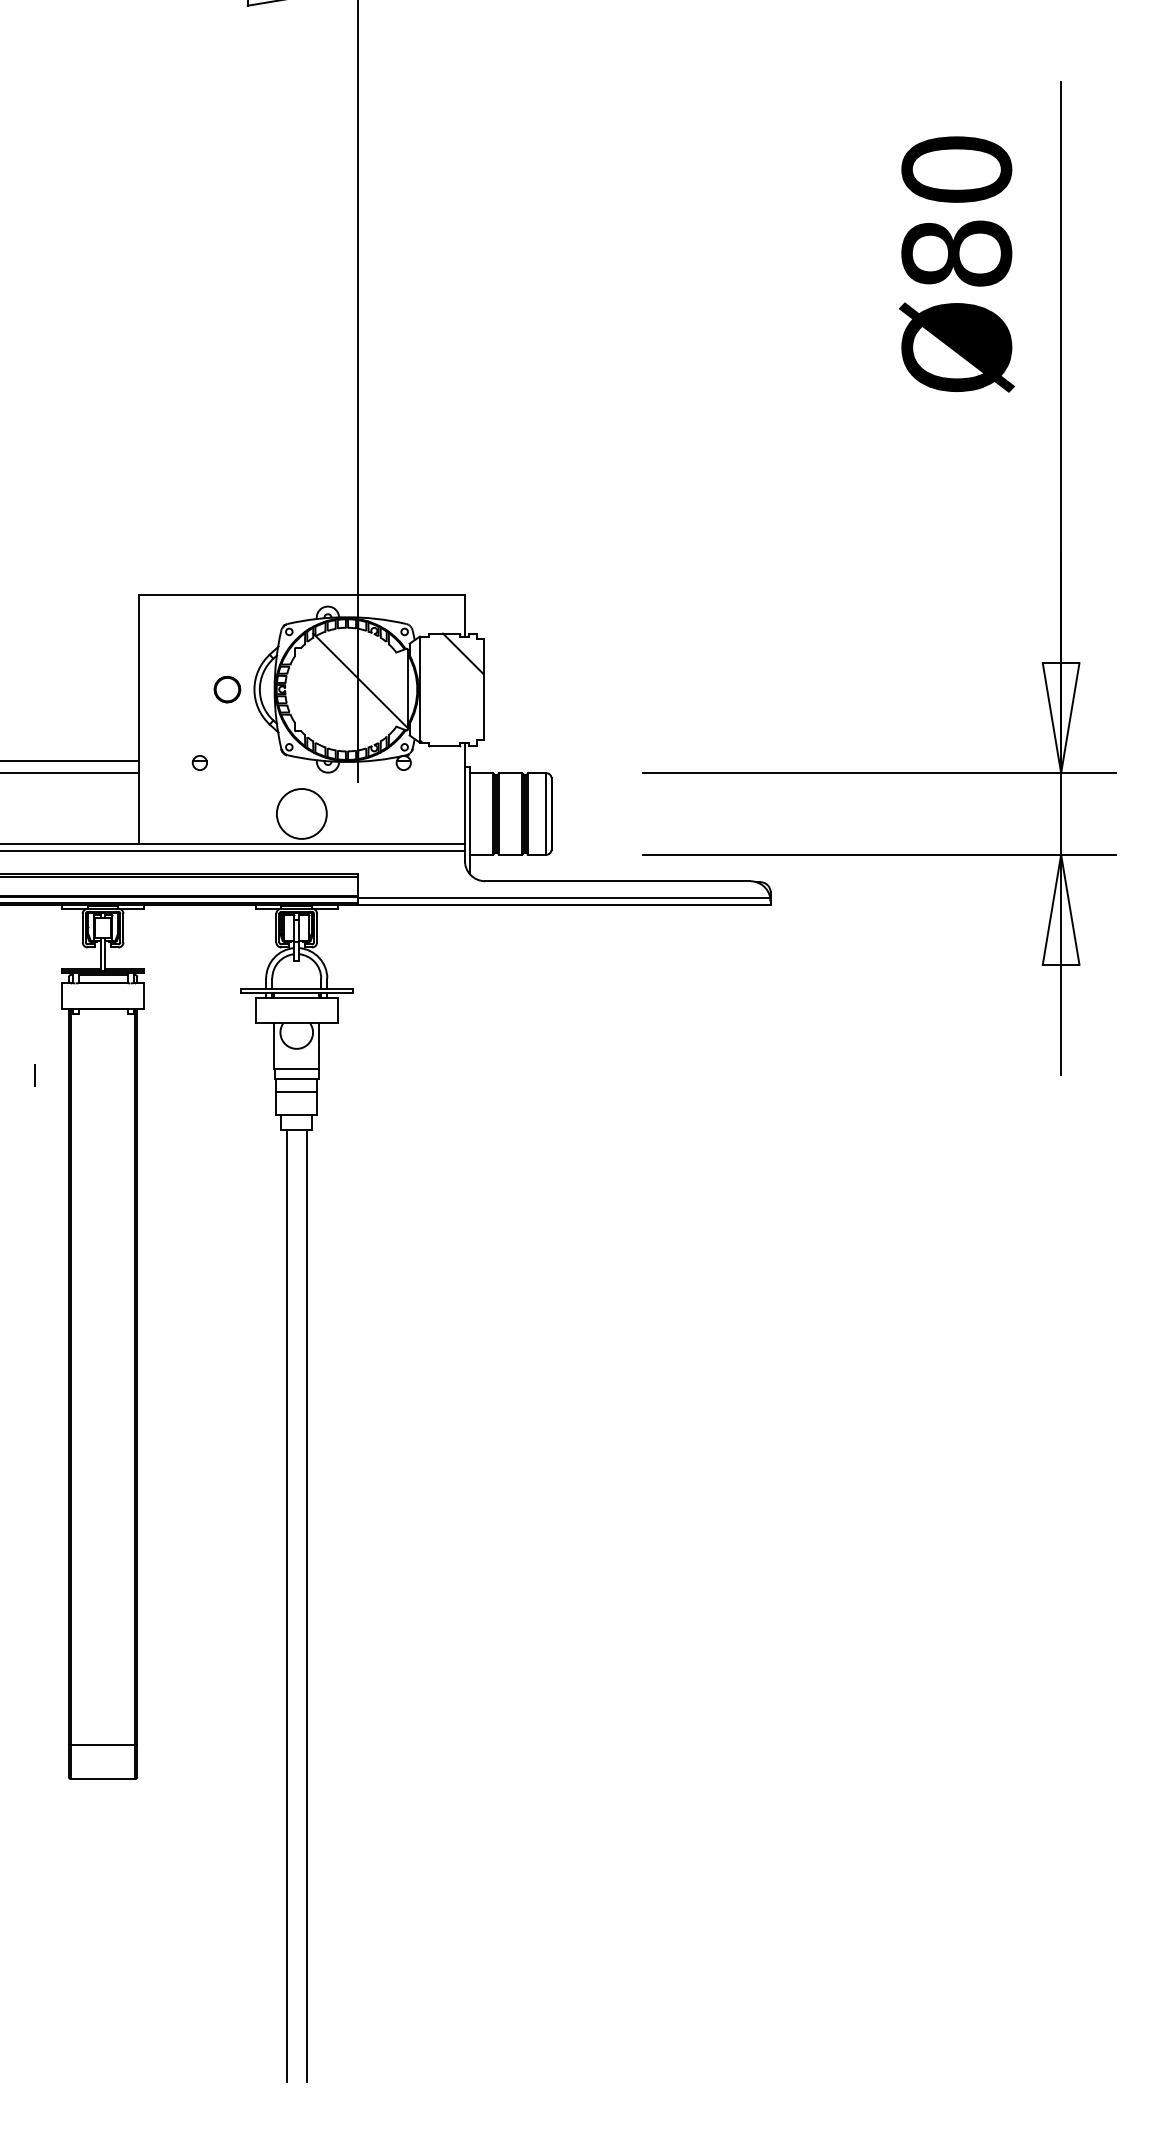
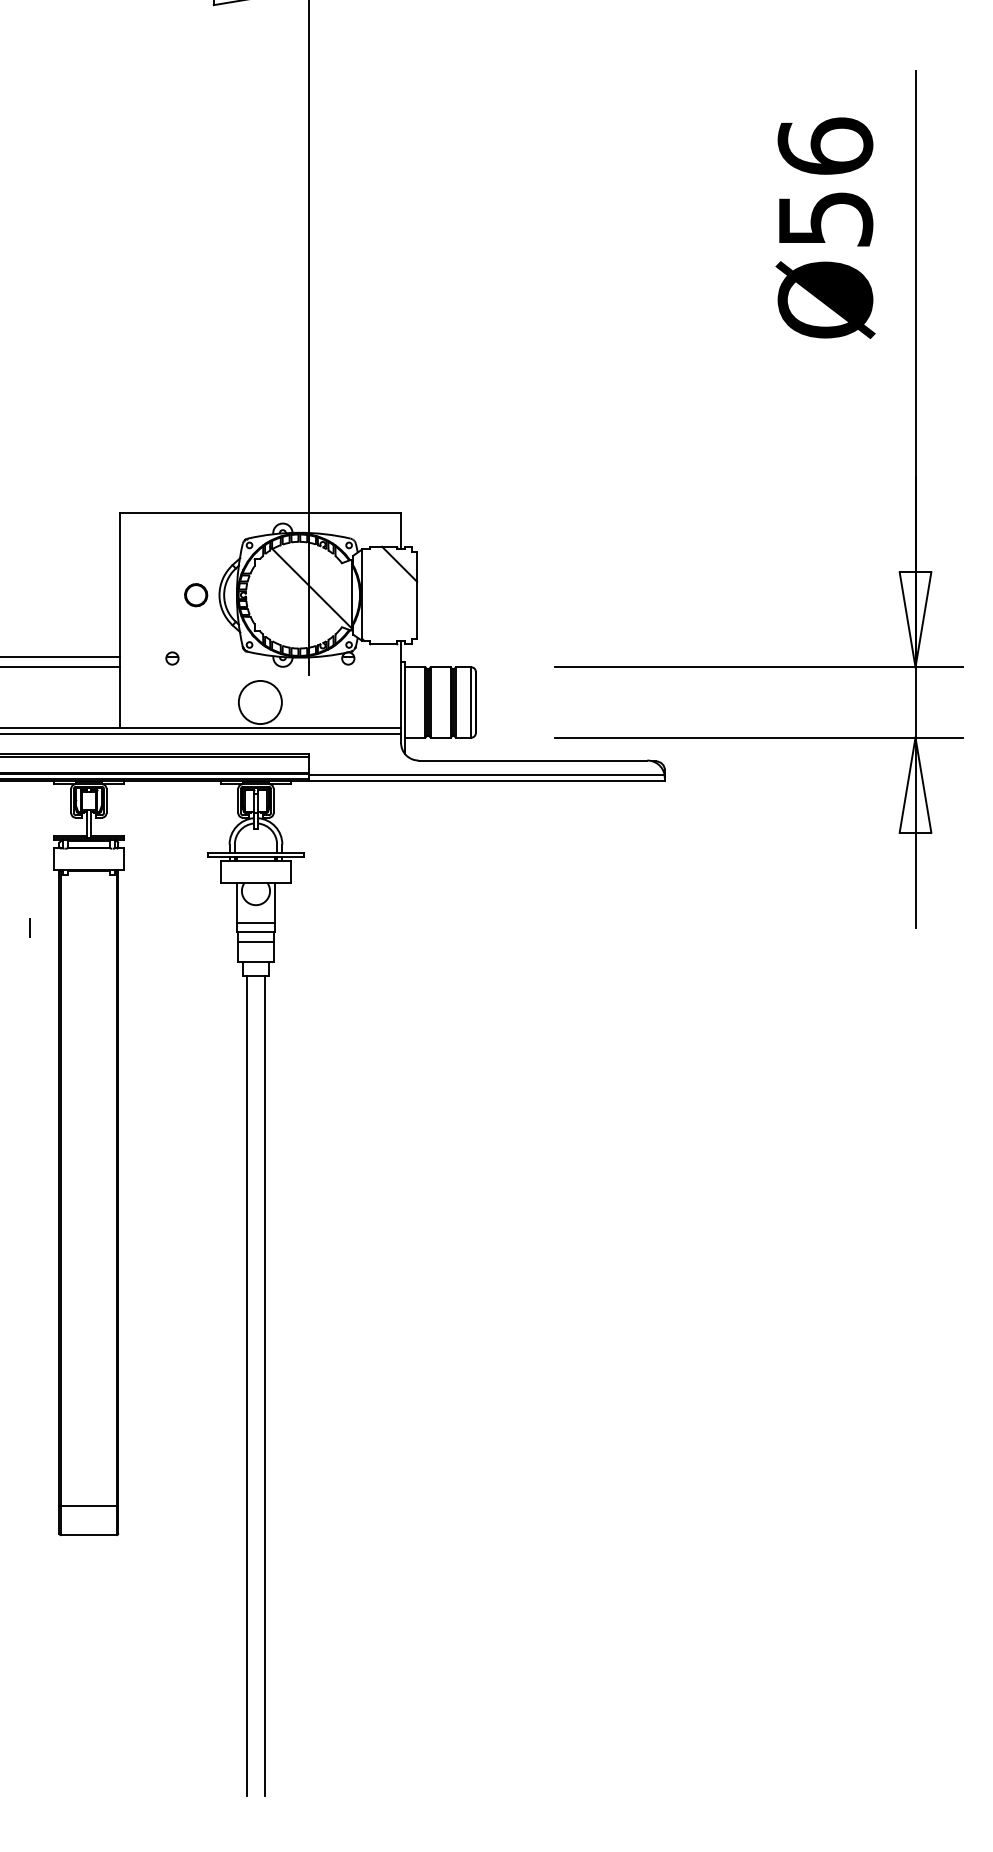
text: (956, 211) -> (825, 182), Ø80 -> Ø56

